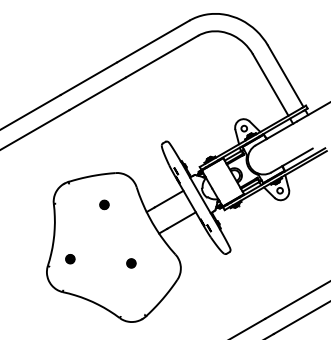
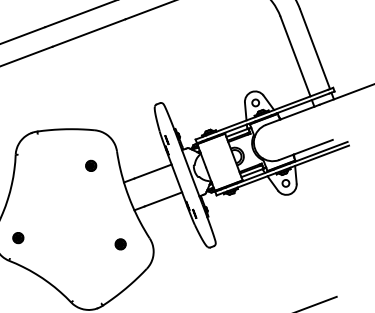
part: (104, 204) -> (91, 165), moved
part: (70, 259) -> (18, 238), moved
part: (131, 263) -> (120, 244), moved

